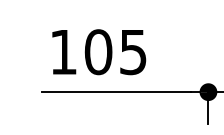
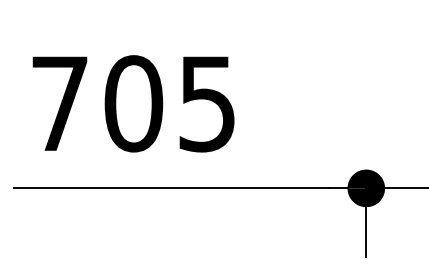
text: (63, 52) -> (59, 104), 105 -> 705

